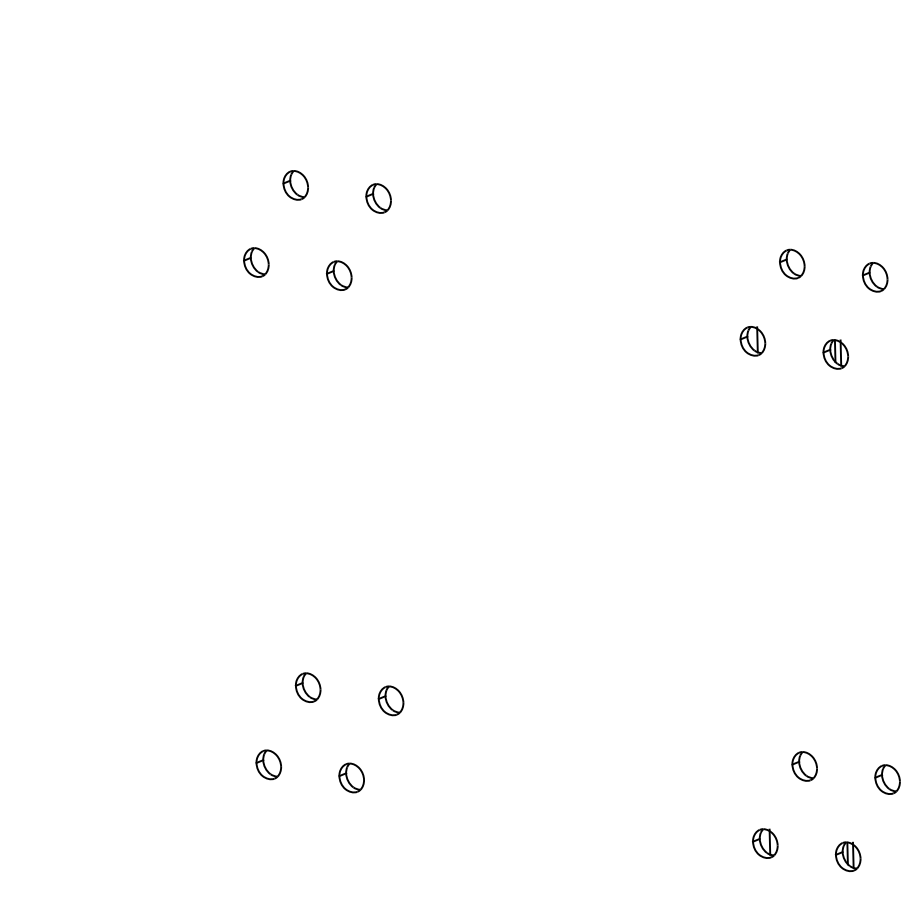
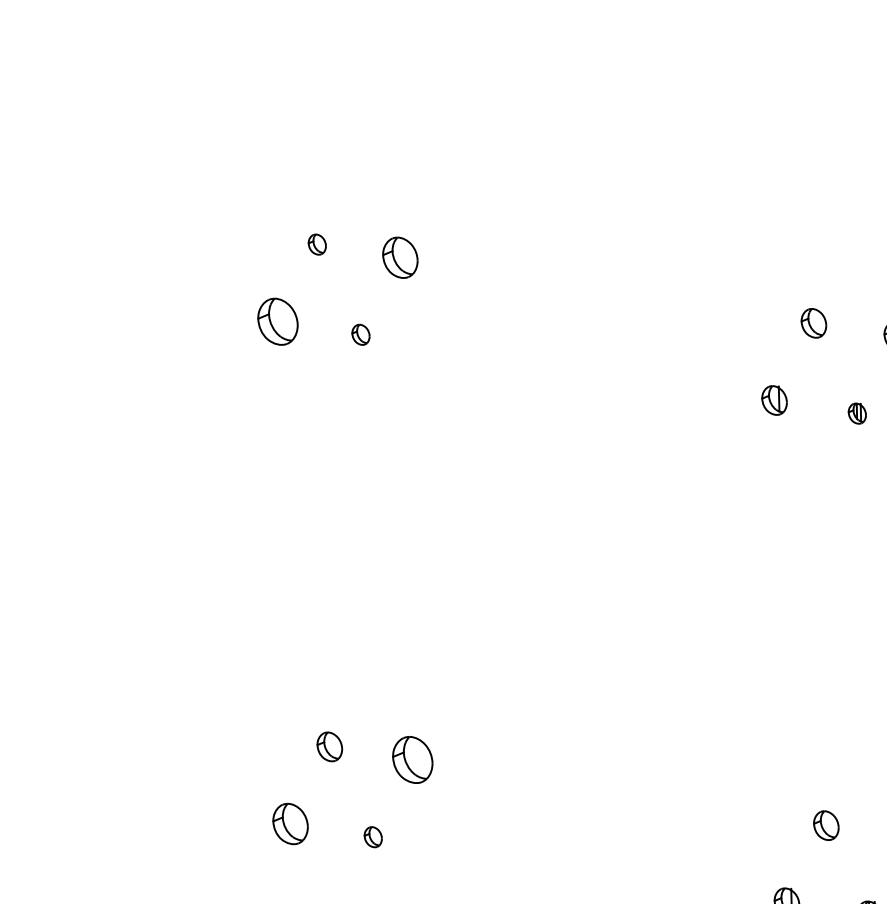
part: (295, 185) -> (317, 244), size x0.7
part: (378, 198) -> (400, 257), size x1.4
part: (256, 262) -> (278, 321), size x1.6
part: (339, 275) -> (361, 334), size x0.7
part: (835, 354) -> (857, 413), size x0.7
part: (390, 700) -> (412, 759), size x1.6
part: (268, 764) -> (290, 823), size x1.4
part: (351, 777) -> (373, 836), size x0.7

